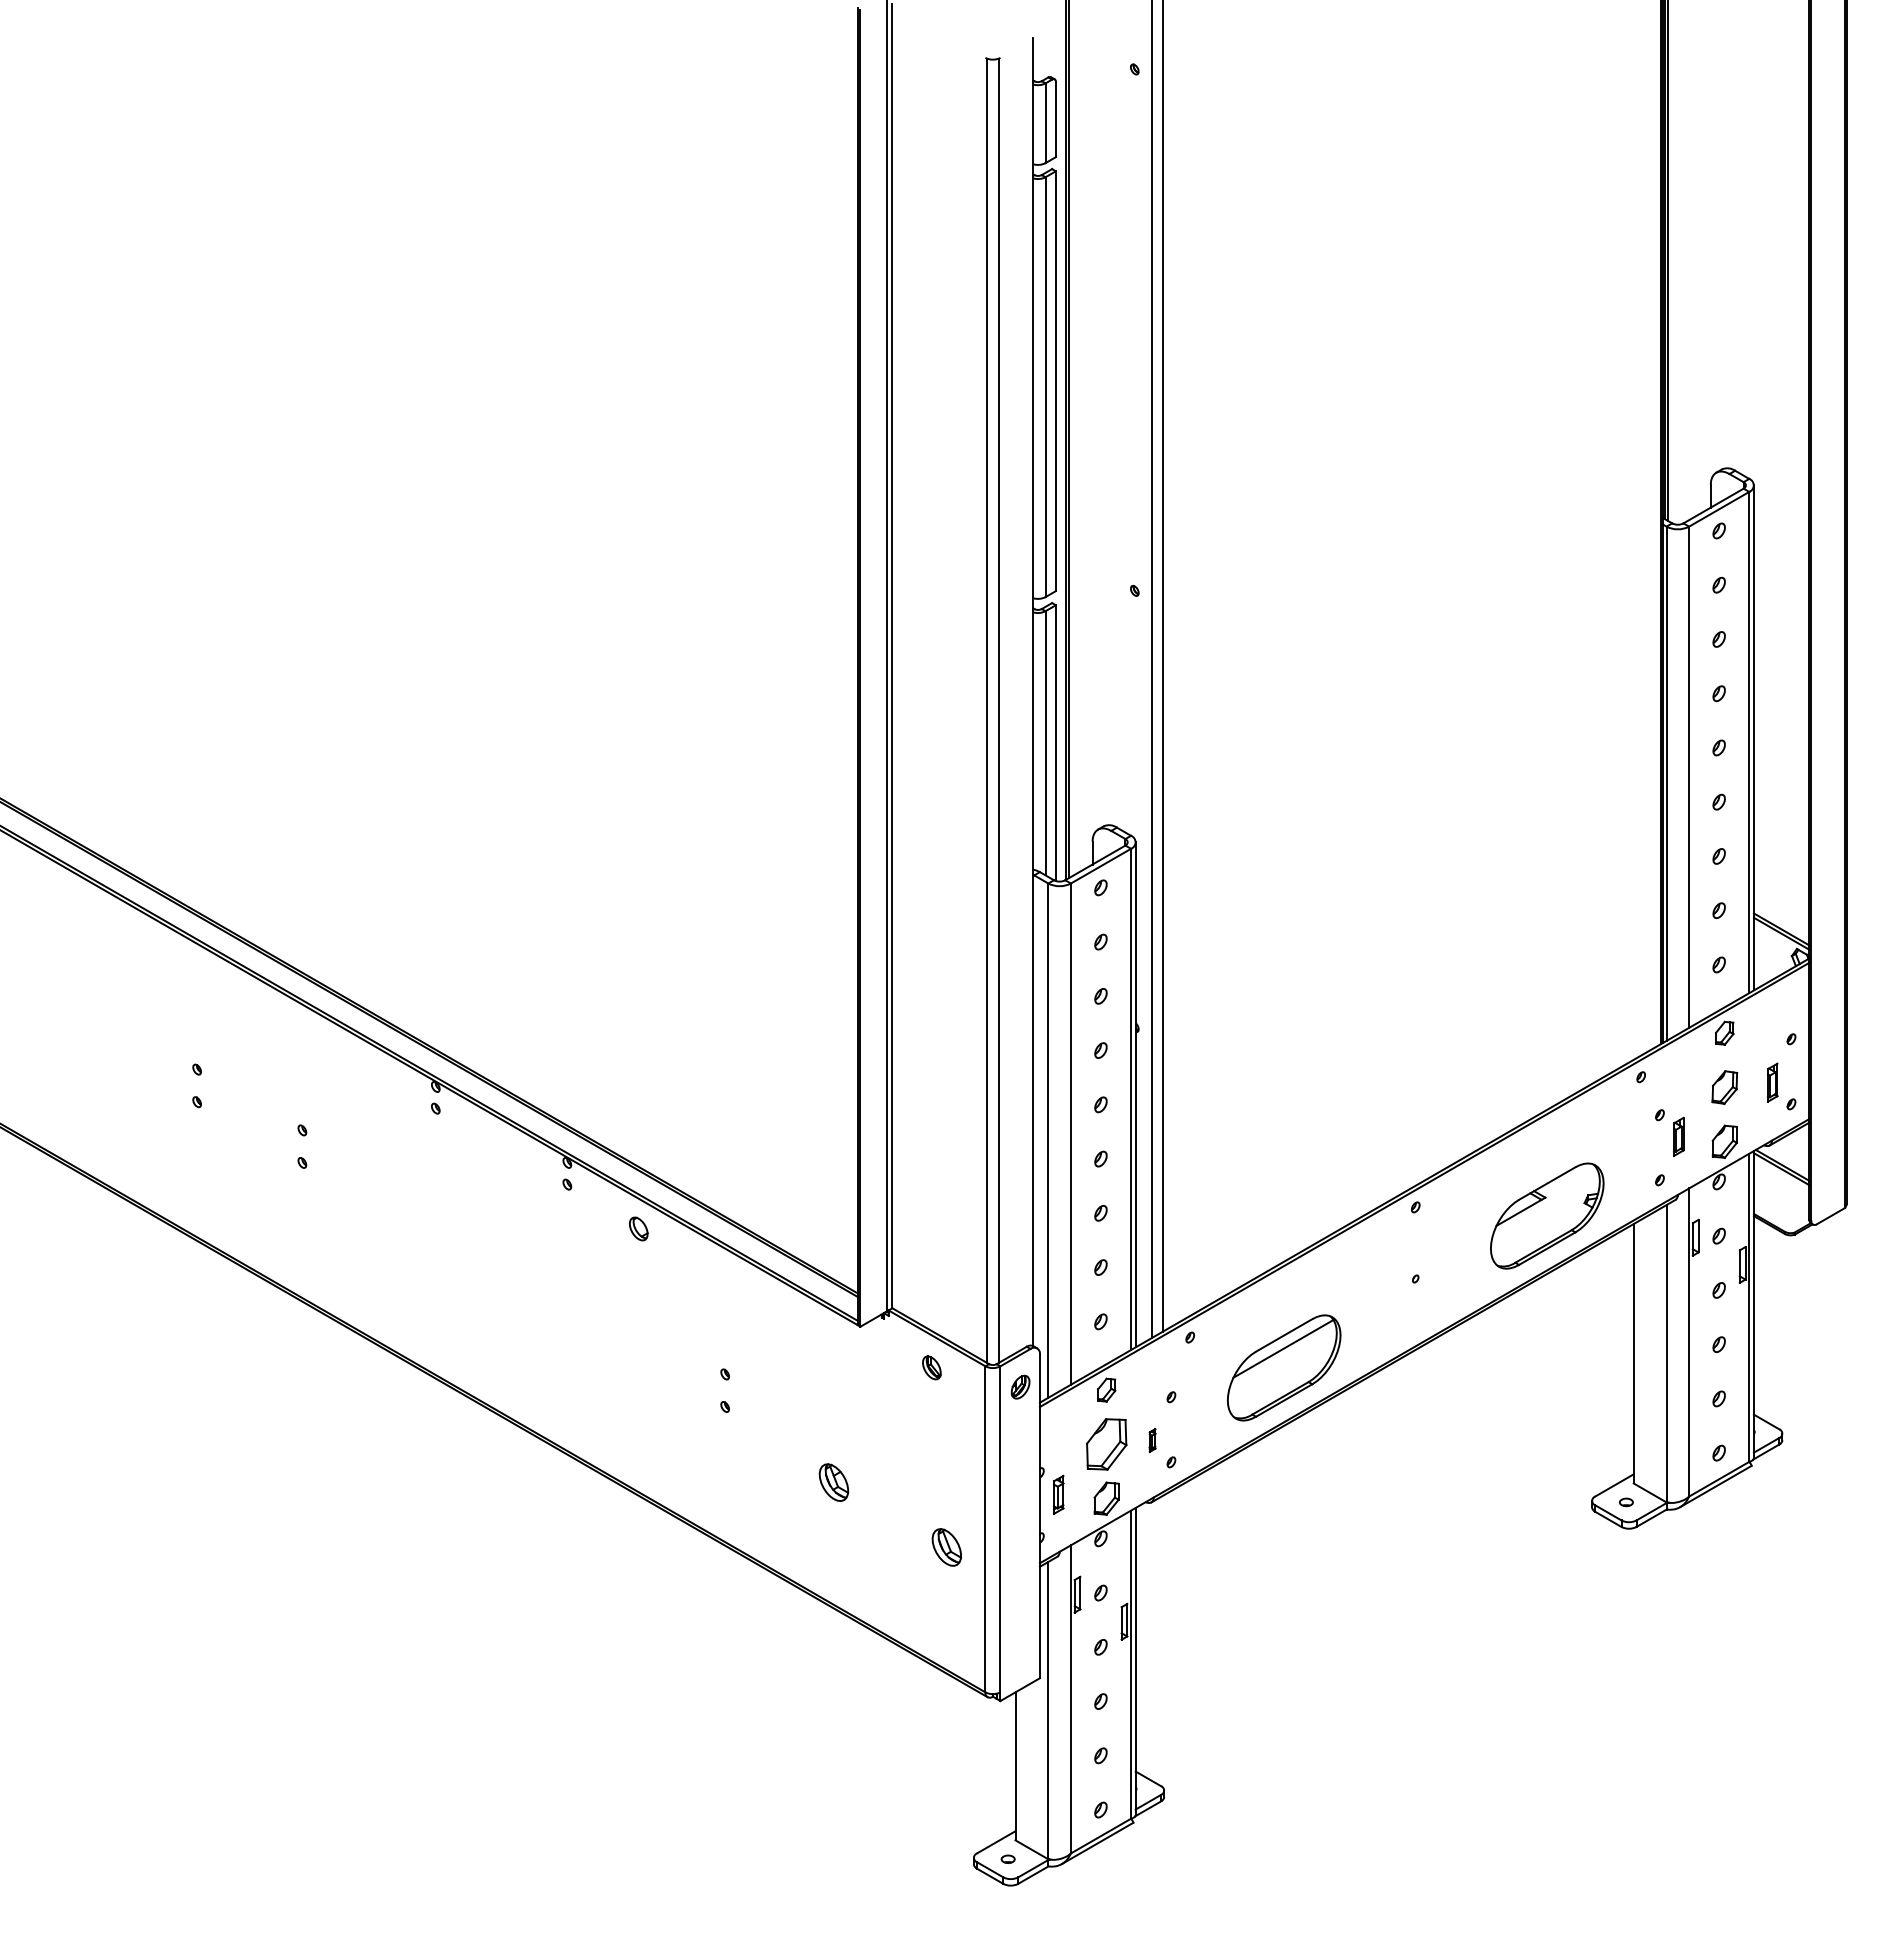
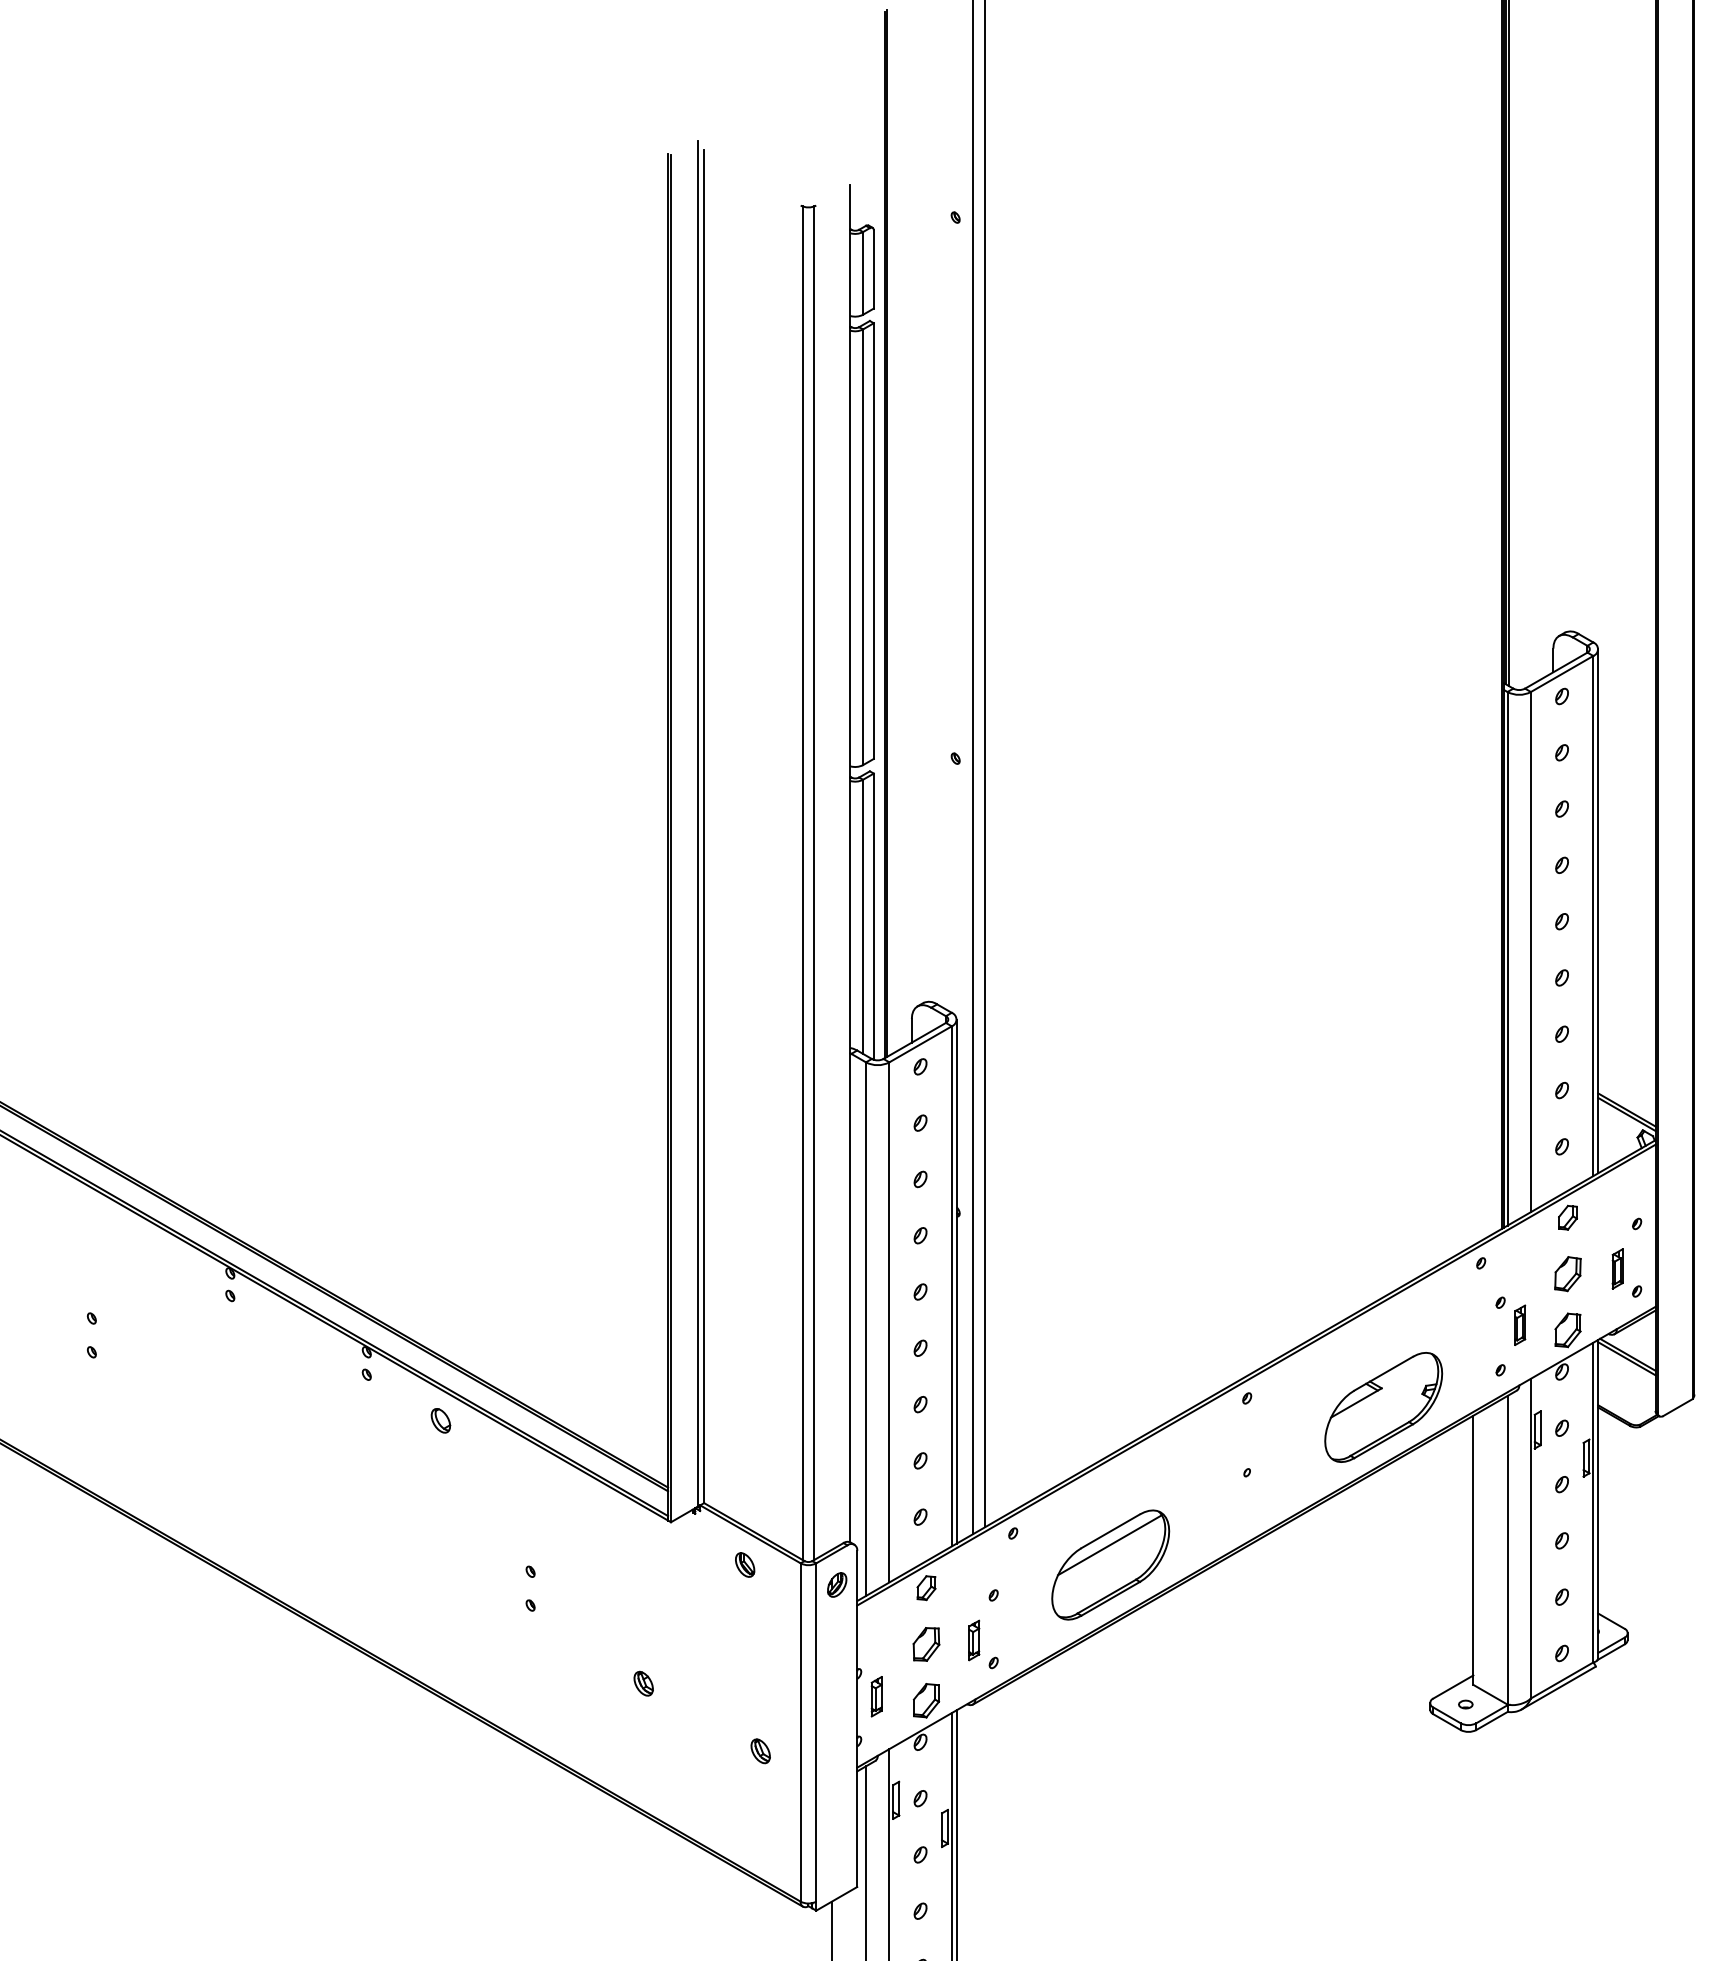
part: (1152, 1440) -> (974, 1640), size x1.67
part: (1106, 1444) -> (926, 1644), size x0.62
part: (834, 1481) -> (644, 1682), size x0.62
part: (946, 1547) -> (760, 1751), size x0.62

